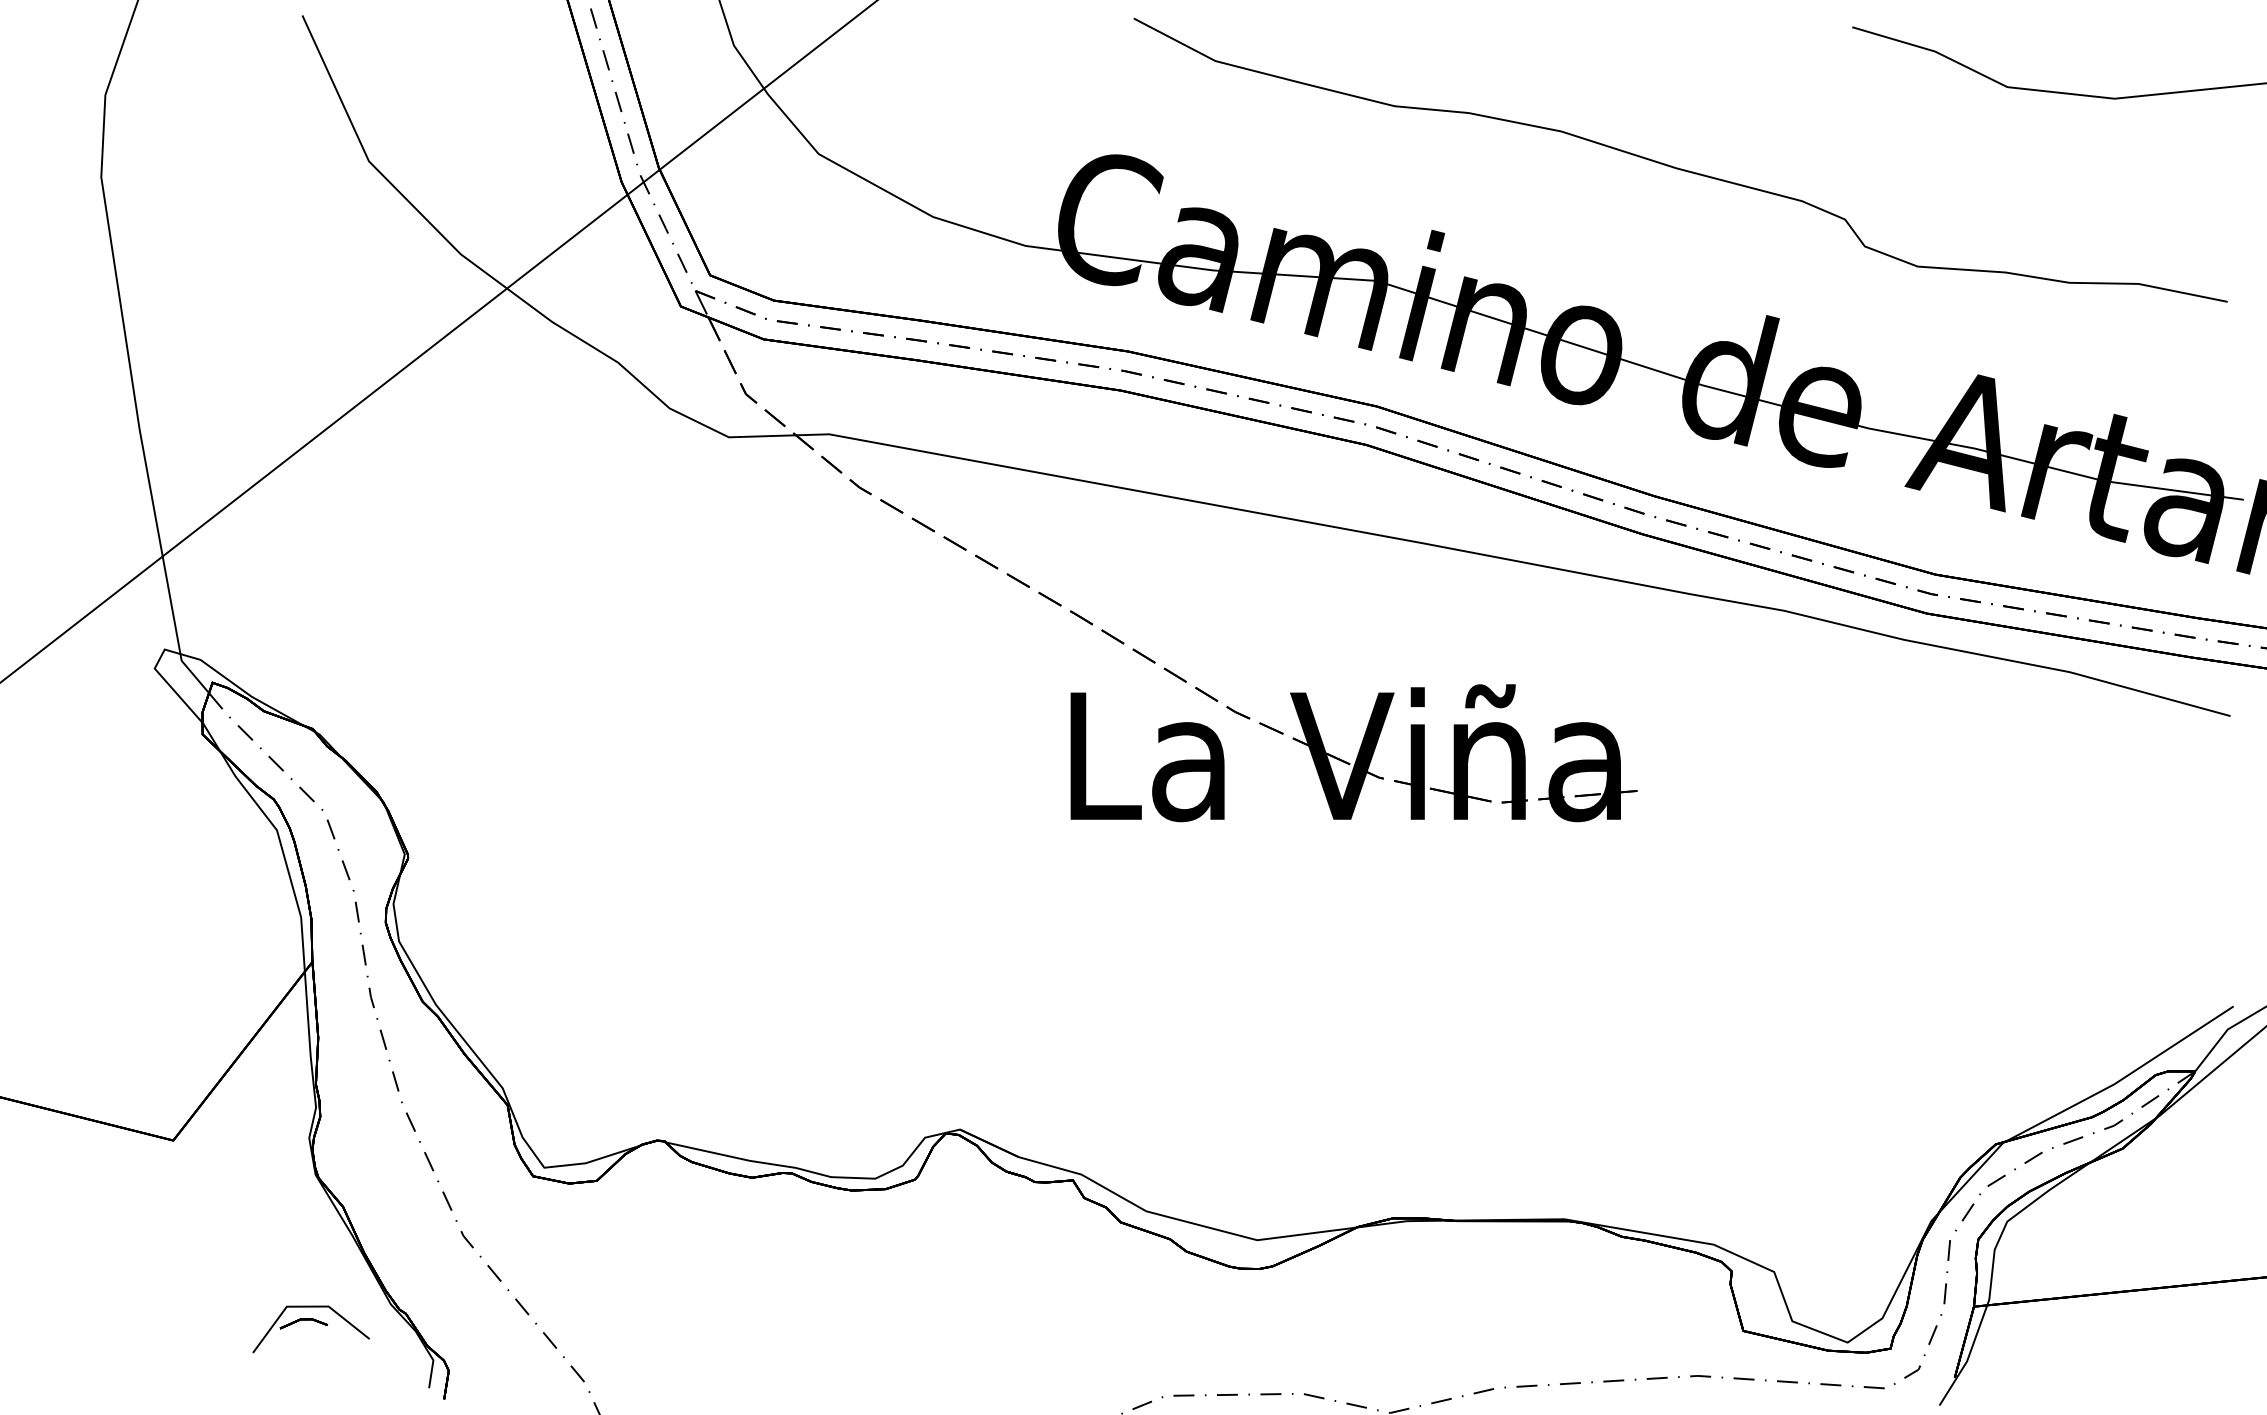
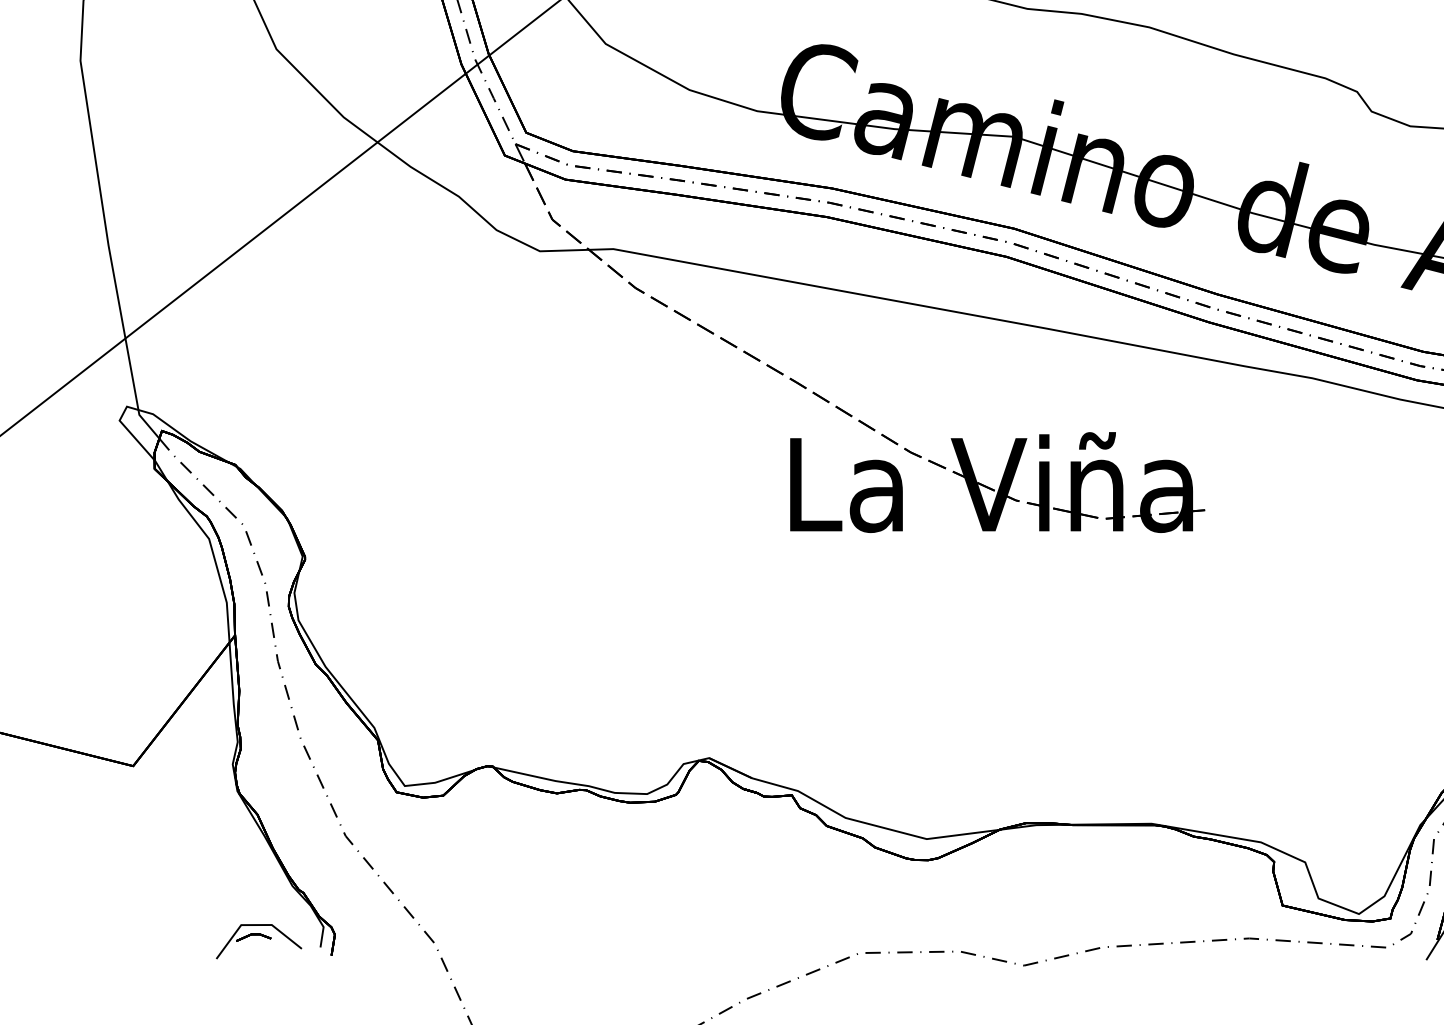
part: (314, 1321) -> (261, 935), moved

